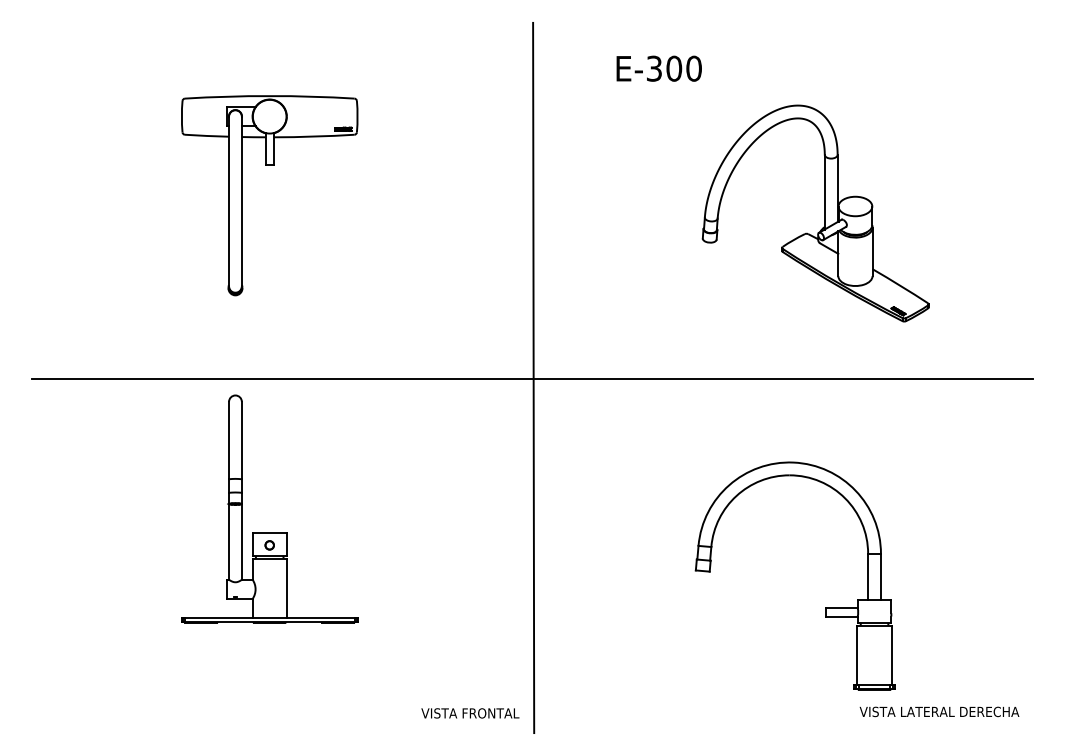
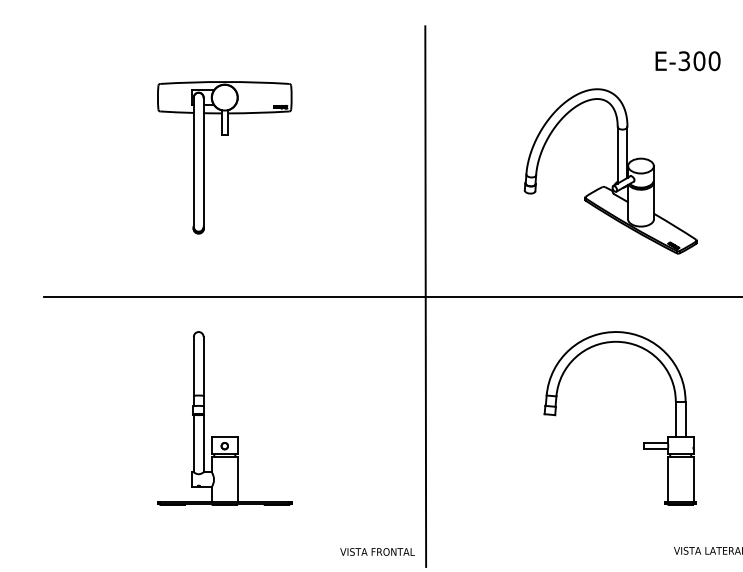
text: (658, 68) -> (687, 61), moved
part: (824, 213) -> (617, 171), moved
part: (269, 532) -> (224, 436), moved
part: (825, 607) -> (643, 442), moved

